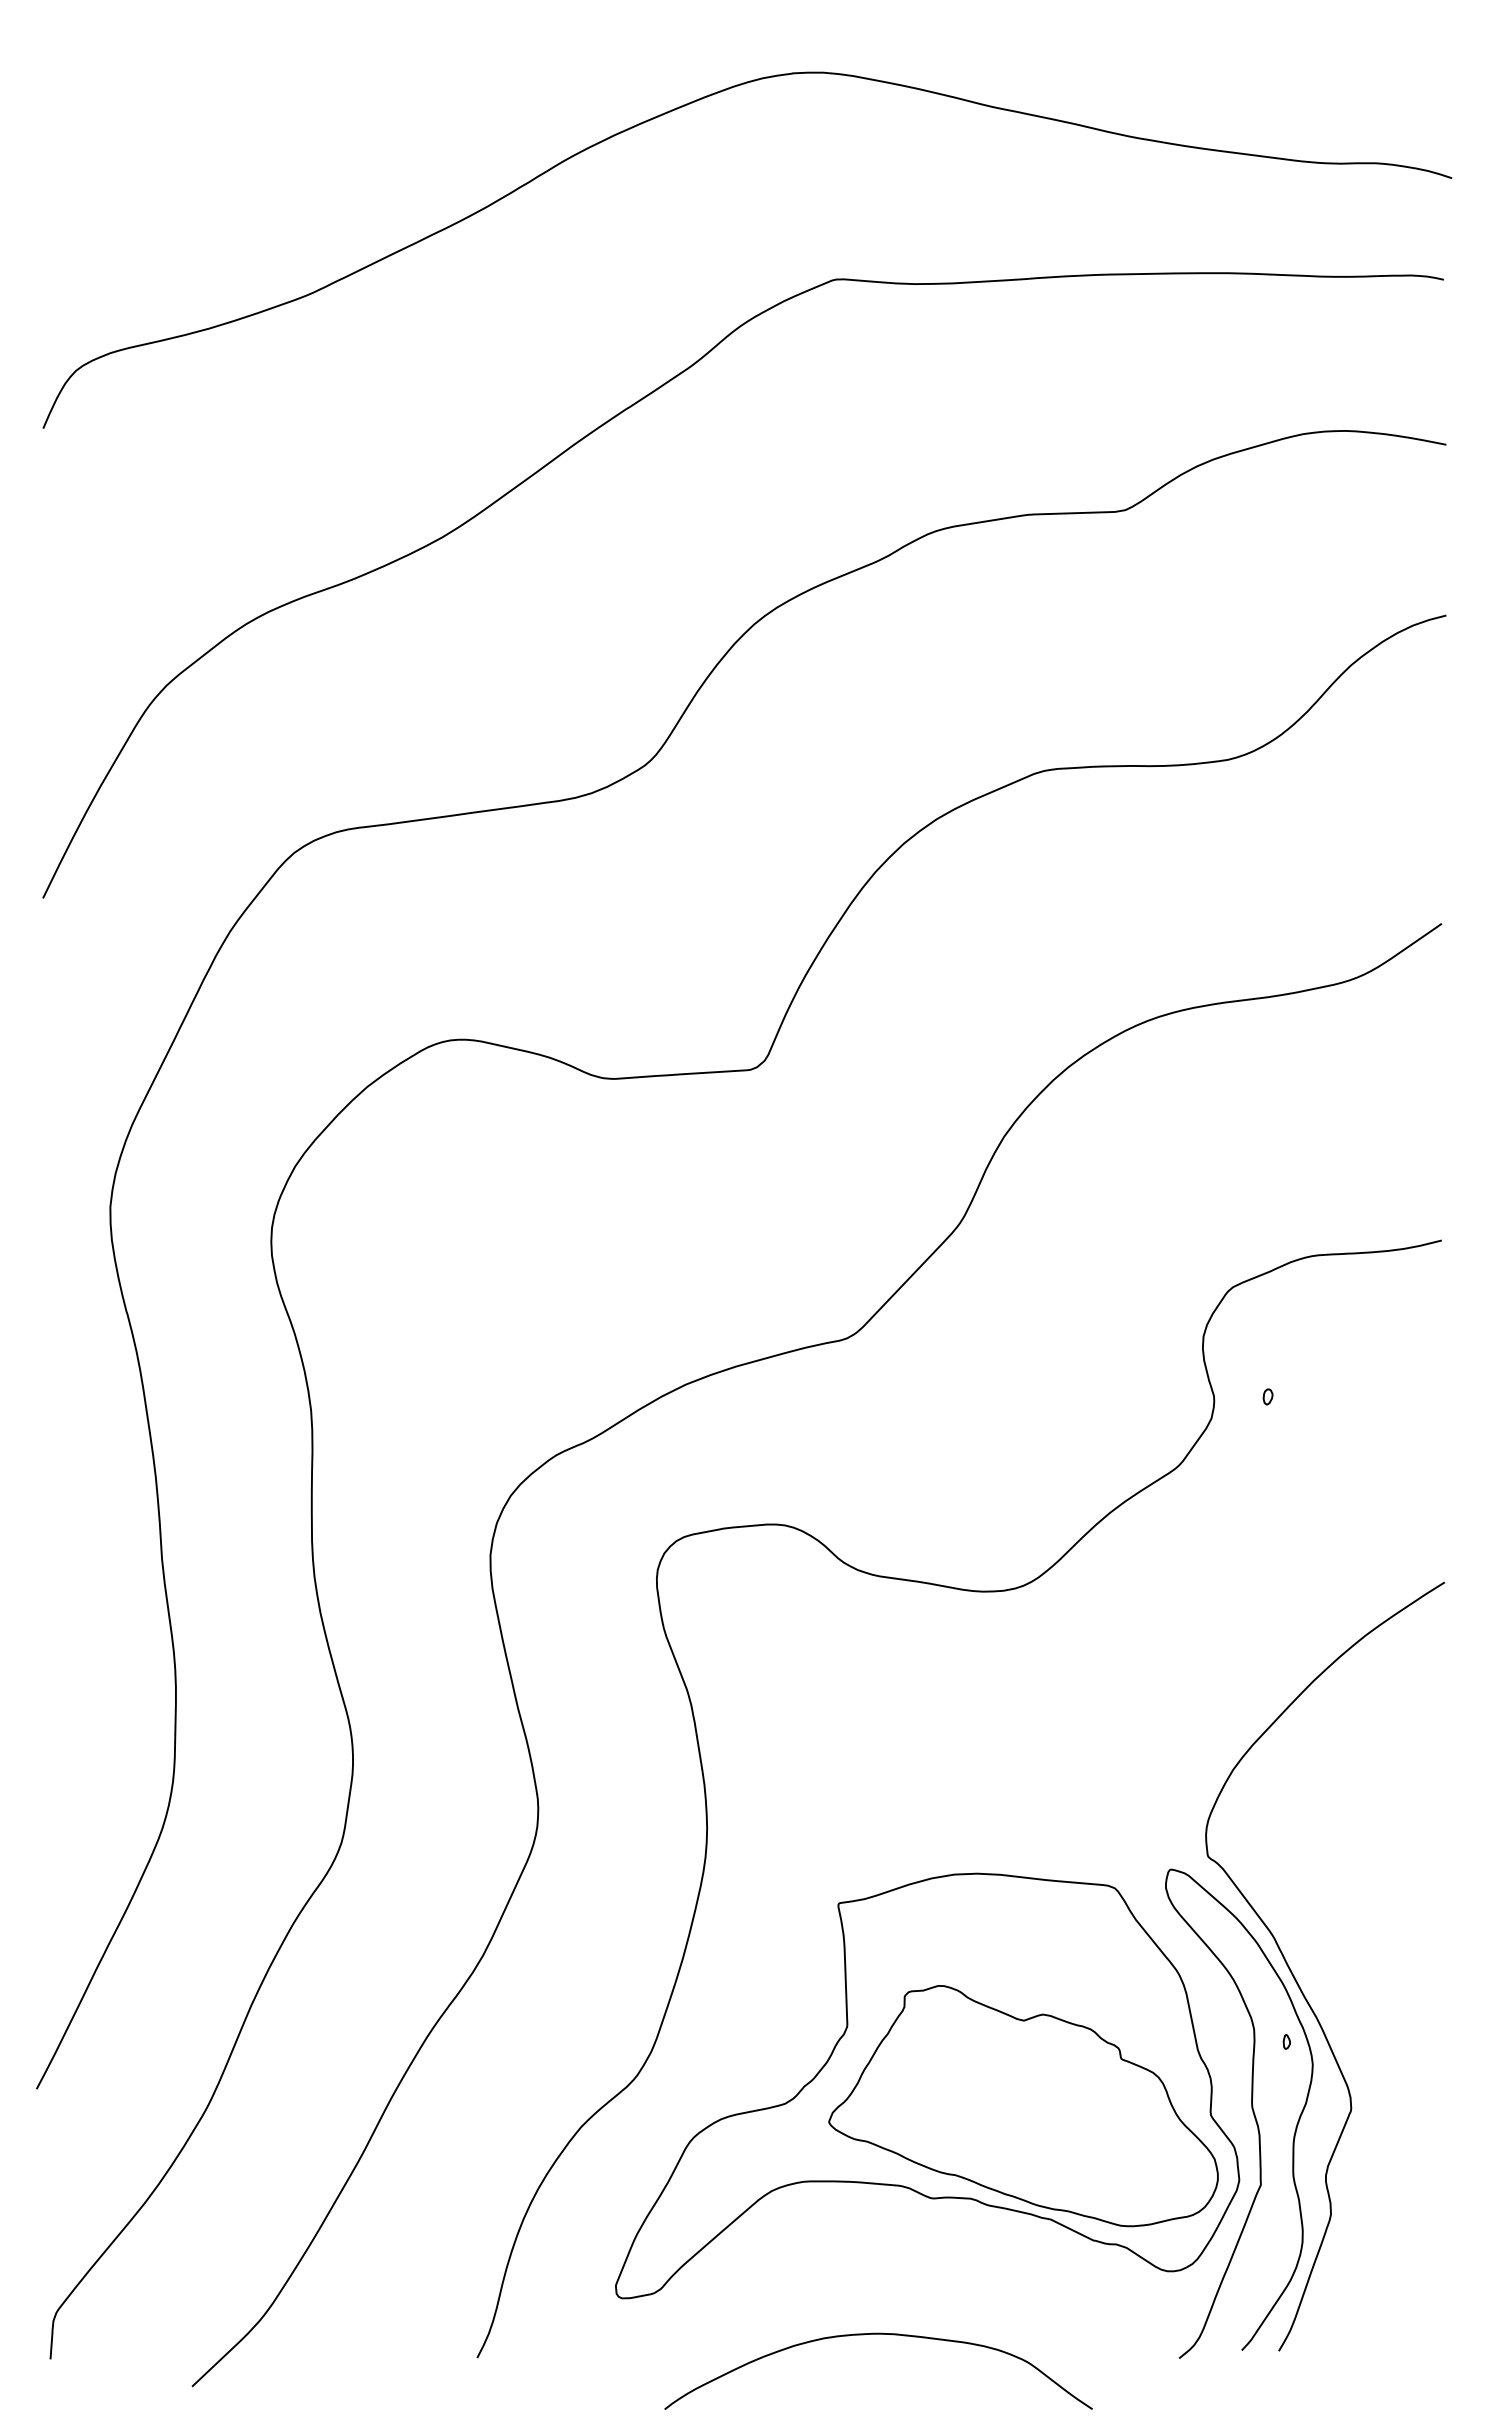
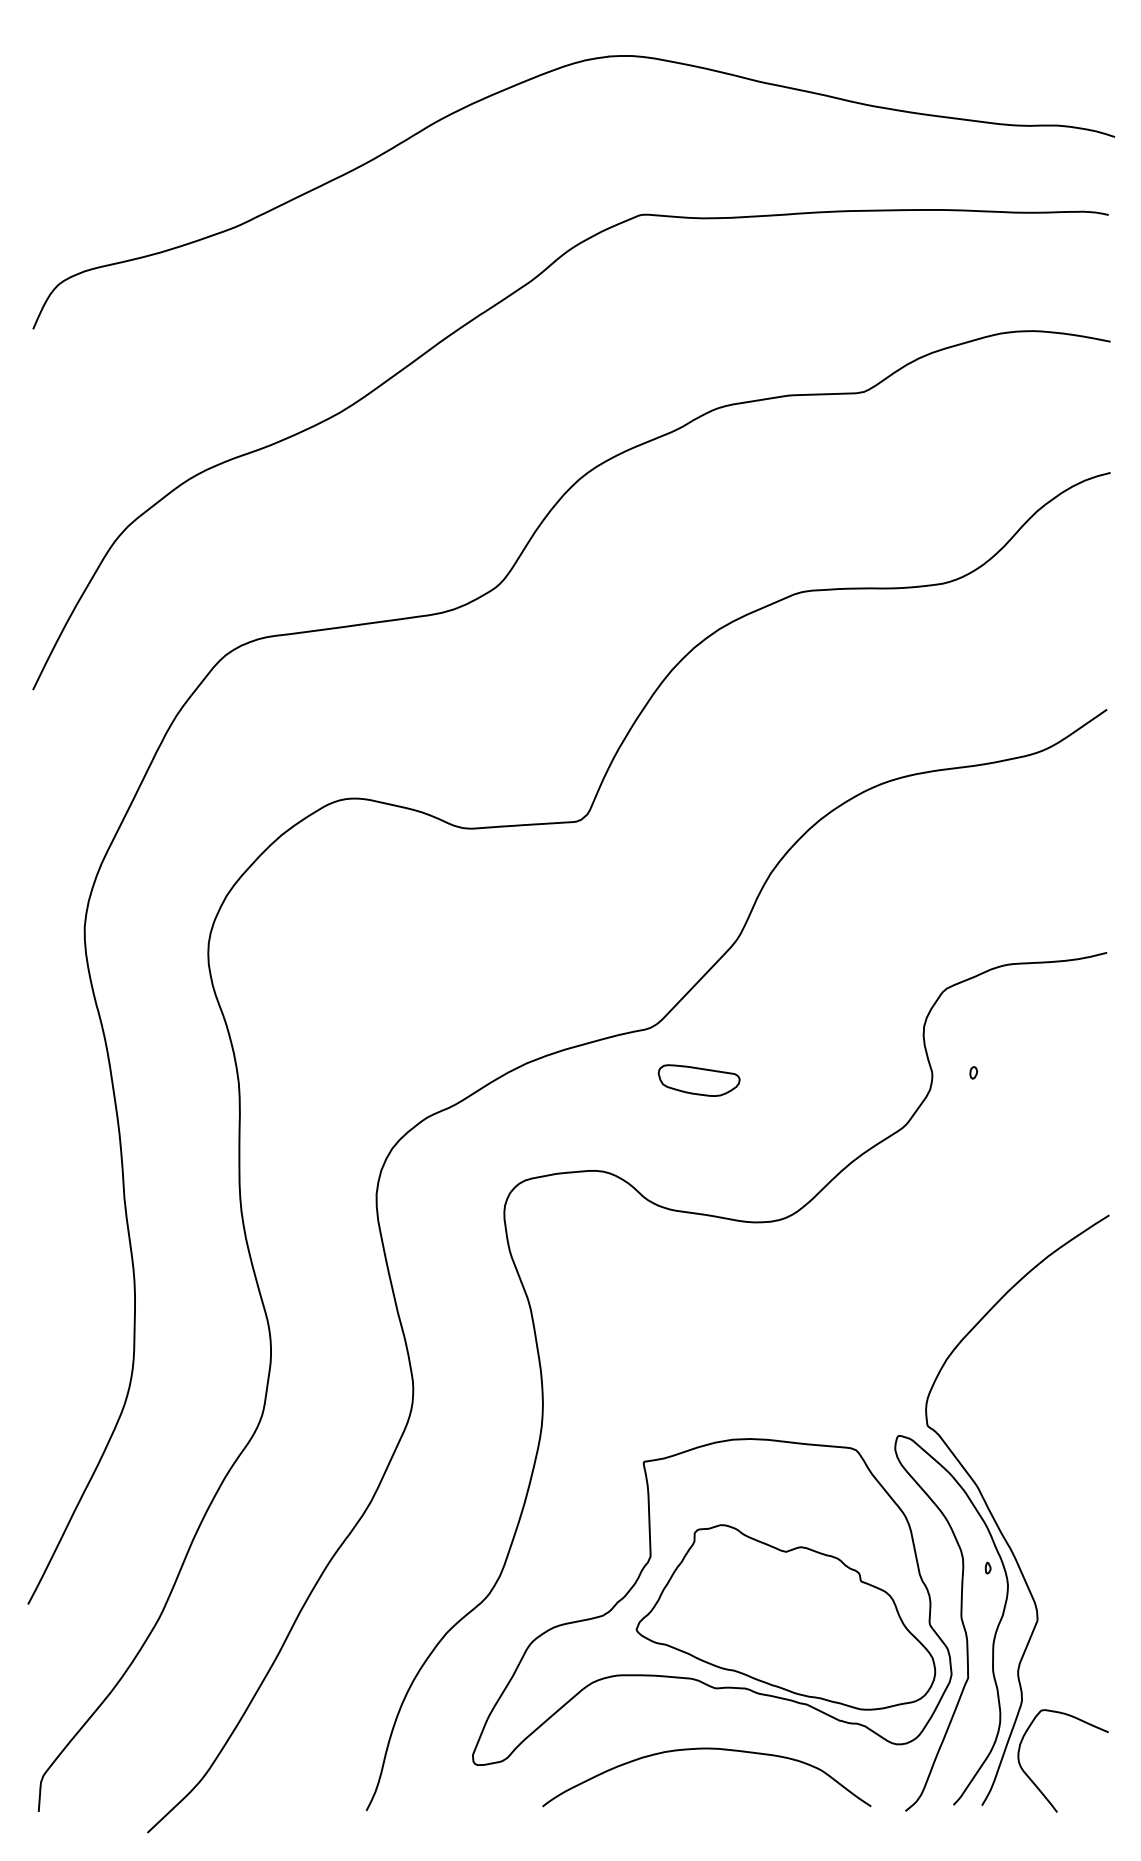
part: (910, 1406) -> (699, 1080), added
curve: (1347, 2321) -> (1034, 1782), added
curve: (878, 2334) -> (706, 1749), moved

